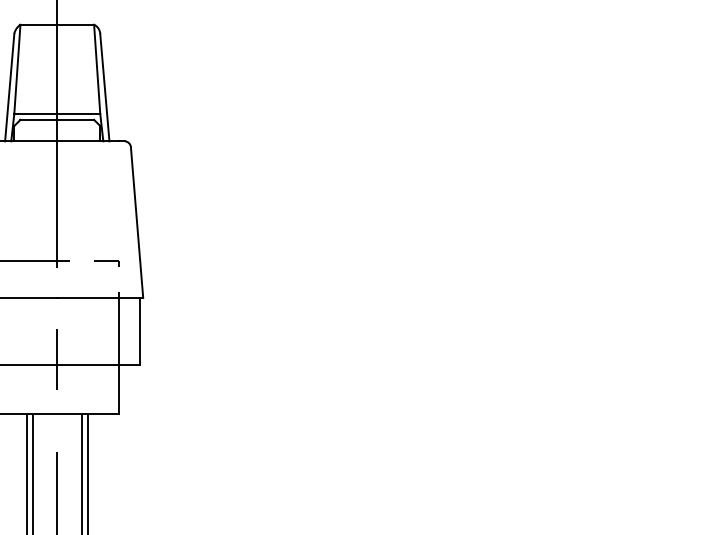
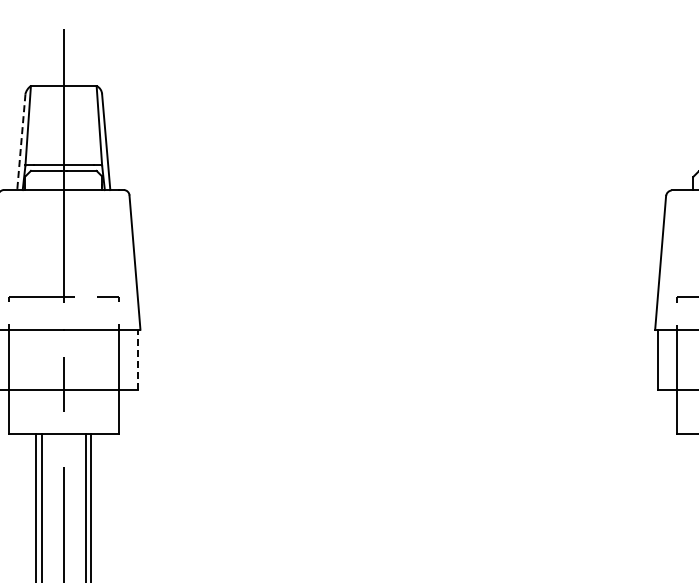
line: (9, 88) -> (21, 142), solid -> dashed
line: (139, 331) -> (137, 359), solid -> dashed

